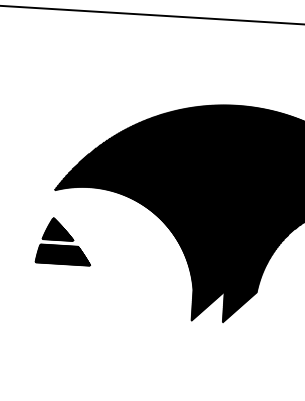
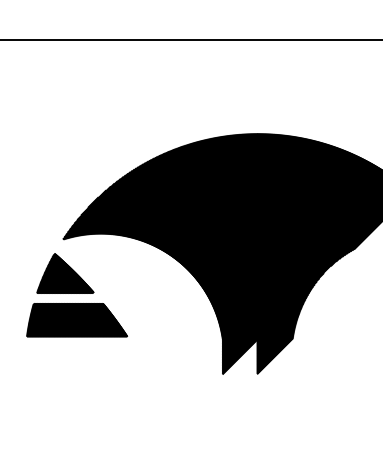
part: (63, 241) -> (76, 295), size x1.67

